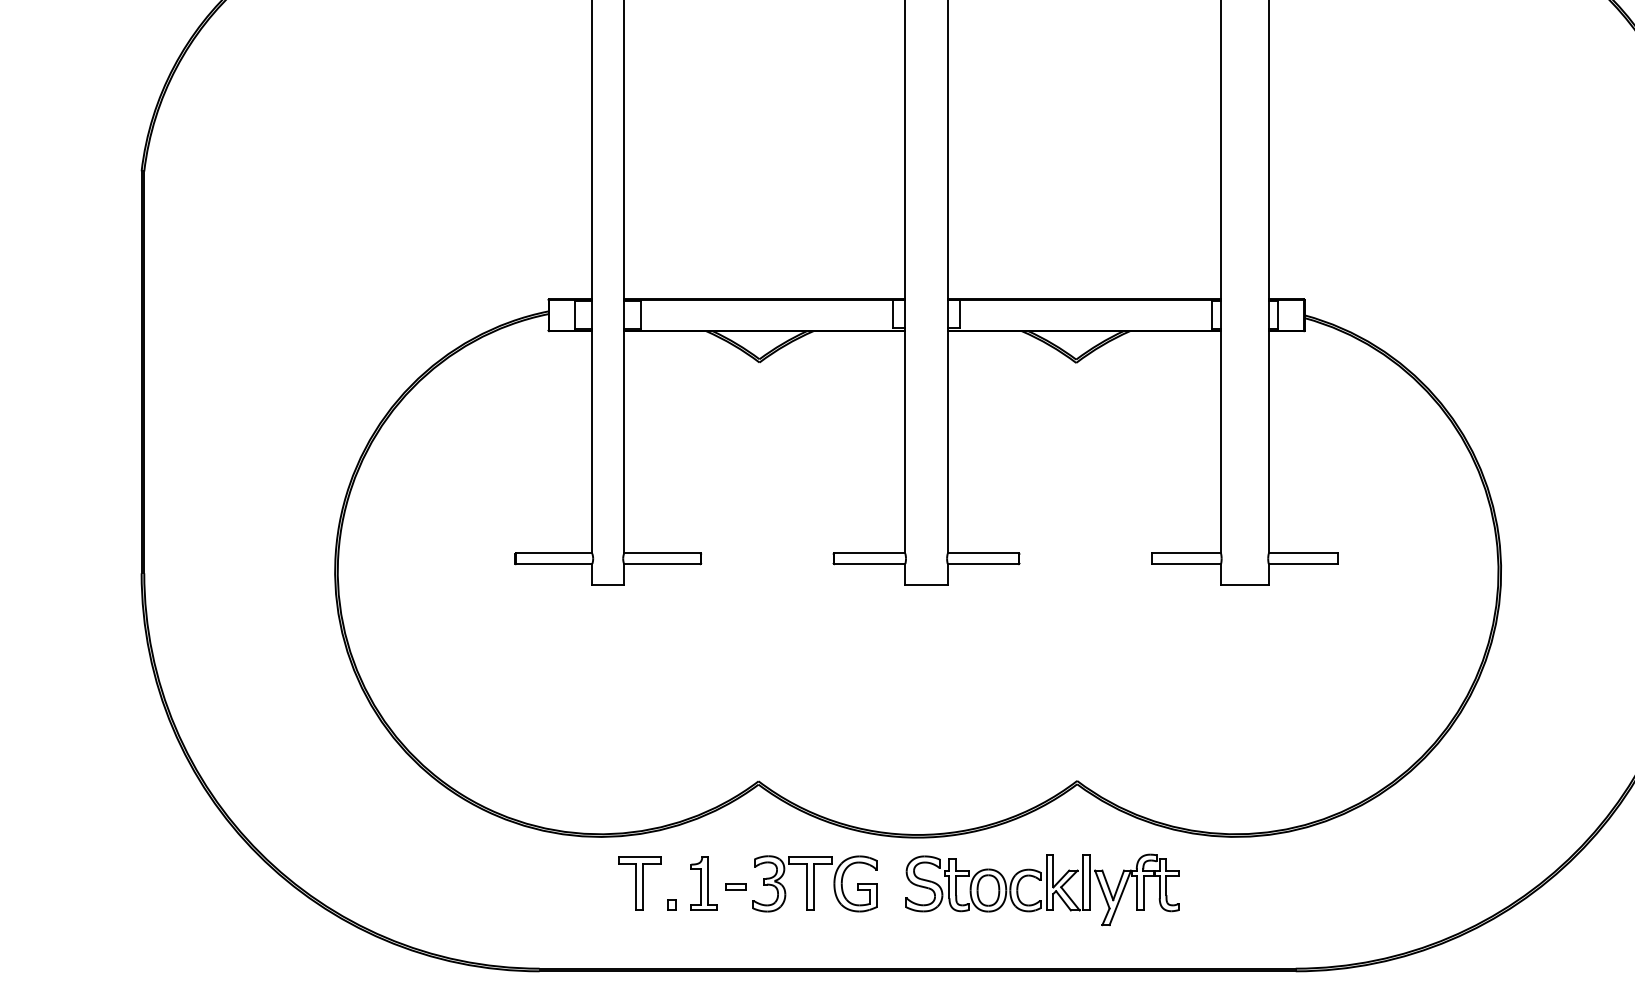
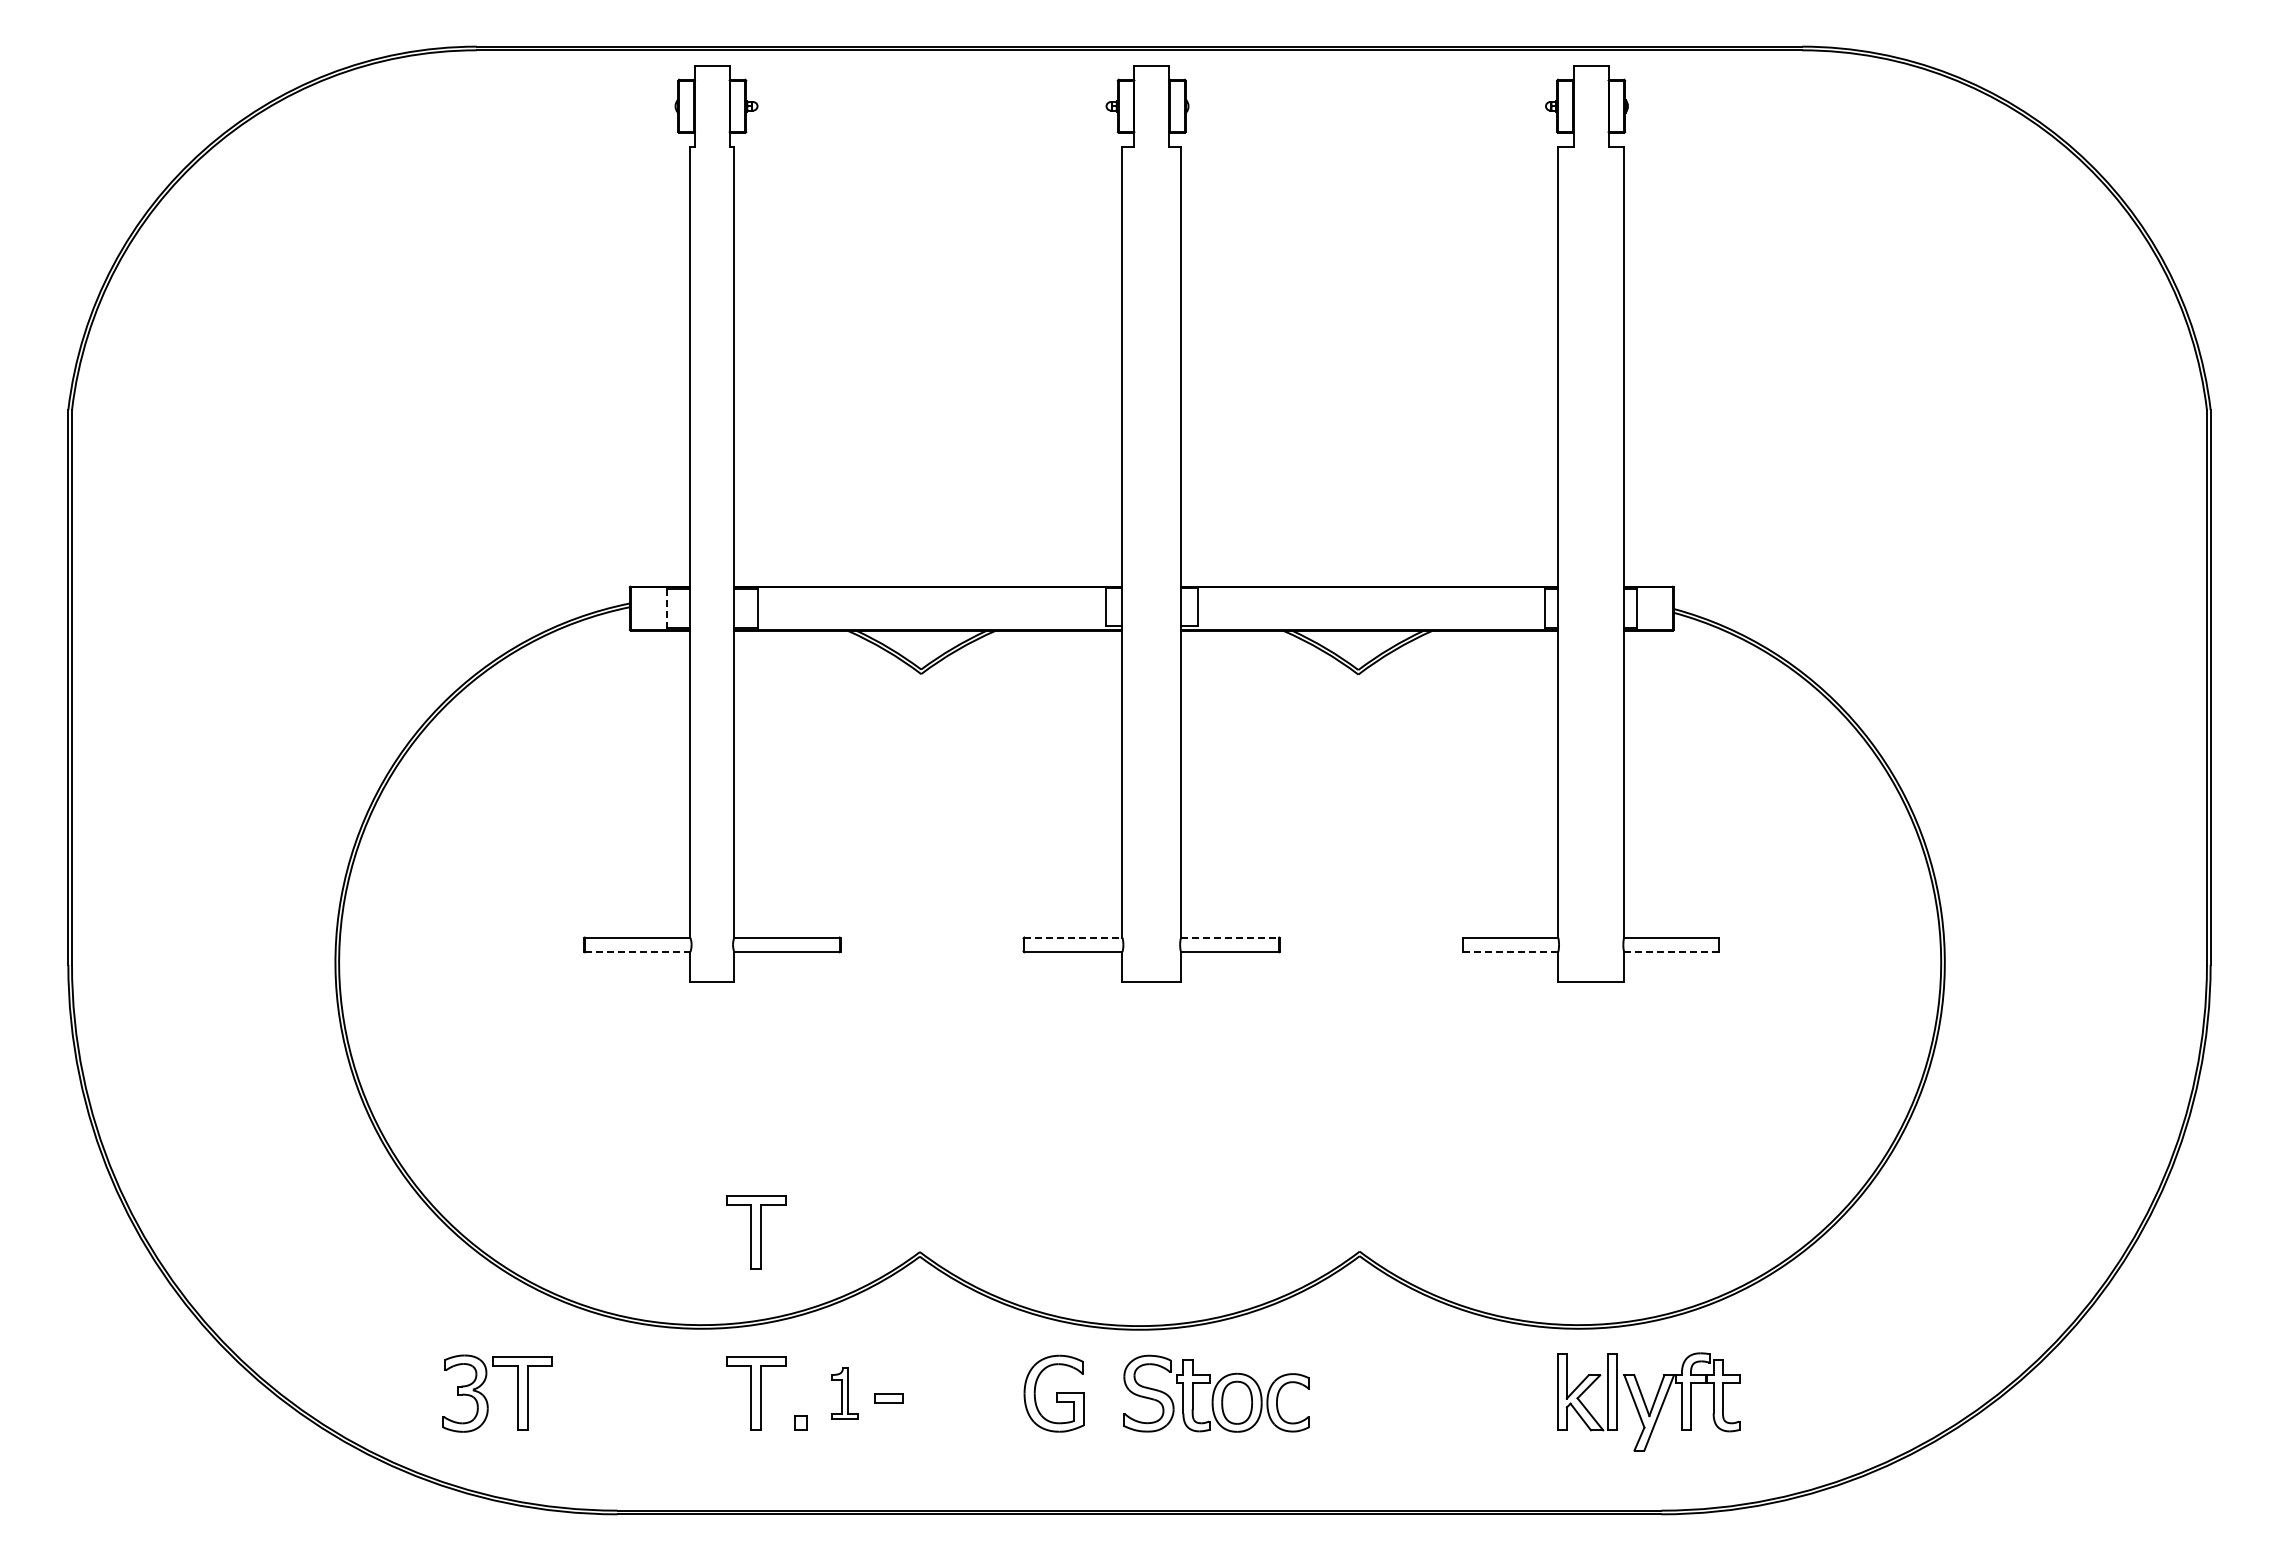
line: (574, 315) -> (666, 609), solid -> dashed
line: (869, 553) -> (1073, 937), solid -> dashed
line: (983, 553) -> (1230, 937), solid -> dashed
line: (553, 564) -> (637, 952), solid -> dashed
line: (1186, 564) -> (1510, 952), solid -> dashed
line: (1303, 564) -> (1671, 952), solid -> dashed
part: (640, 767) -> (756, 1232), added
part: (703, 883) -> (844, 1393), size x0.7
part: (784, 887) -> (486, 1398), moved
part: (1112, 889) -> (1648, 1401), moved

